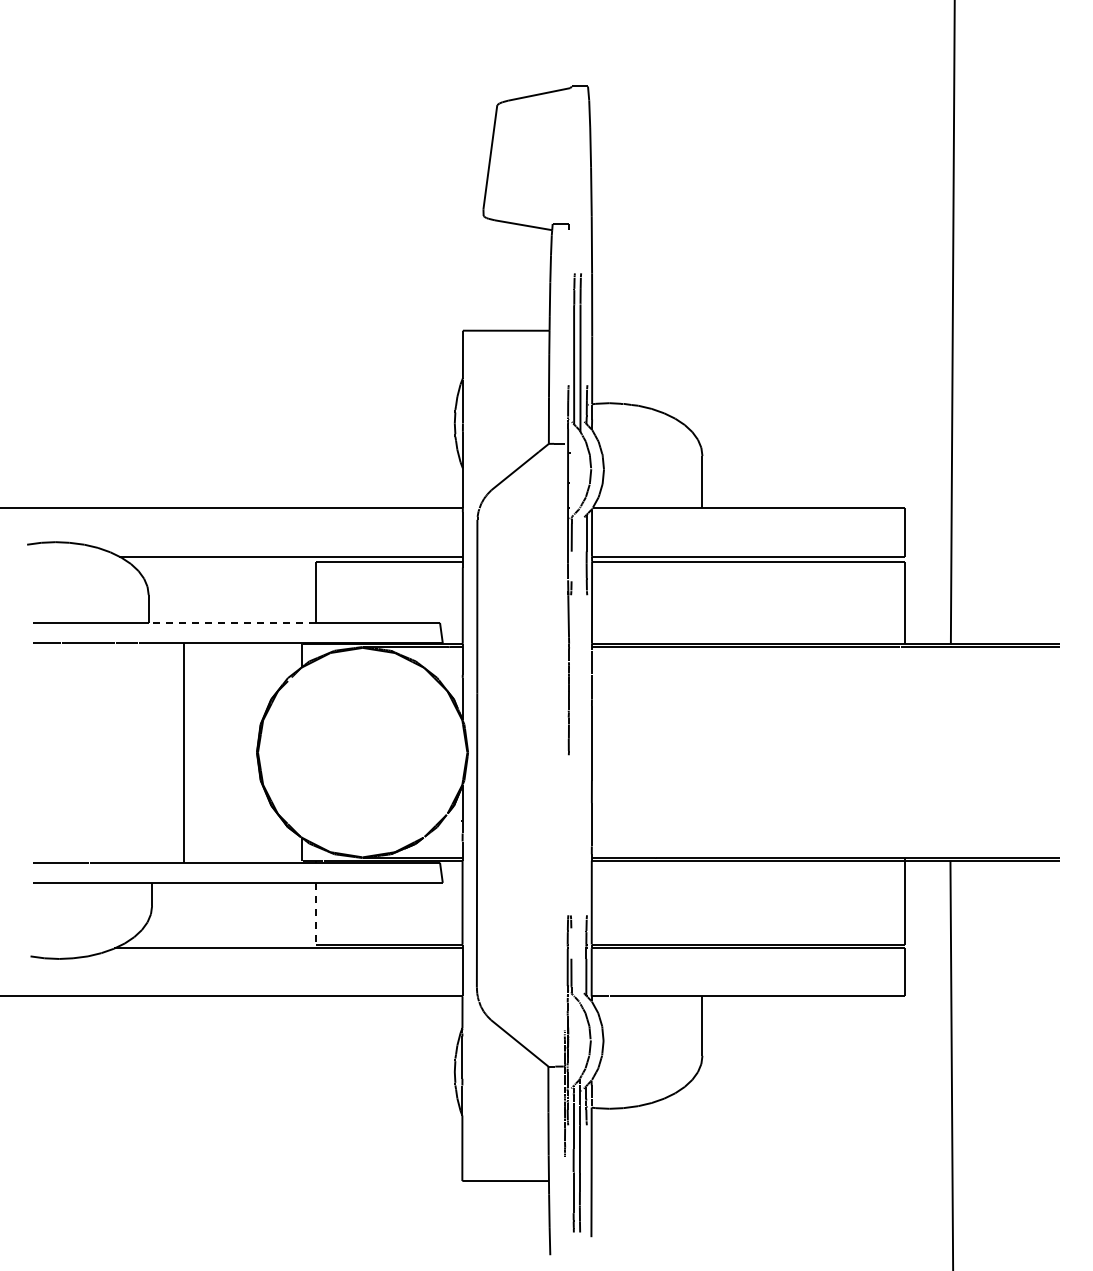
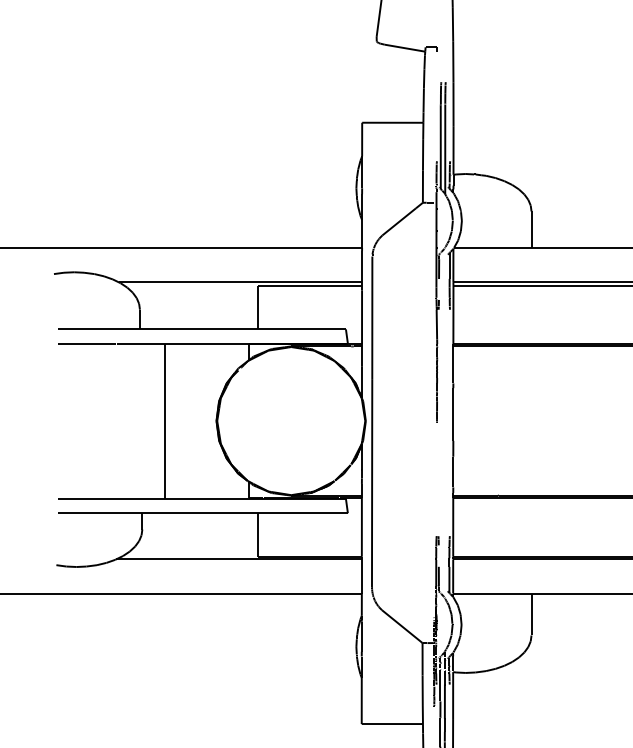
line: (232, 622) -> (199, 329), dashed -> solid
line: (316, 913) -> (258, 534), dashed -> solid

